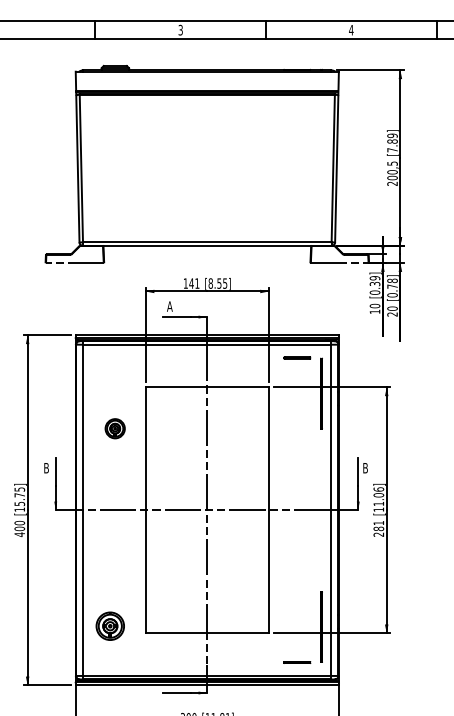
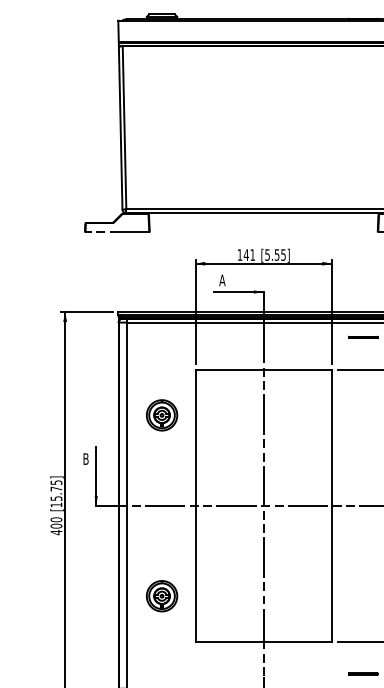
text: (210, 283) -> (267, 254), [8.55] -> [5.55]
part: (114, 428) -> (161, 415), size x1.43
part: (109, 625) -> (161, 595), moved

